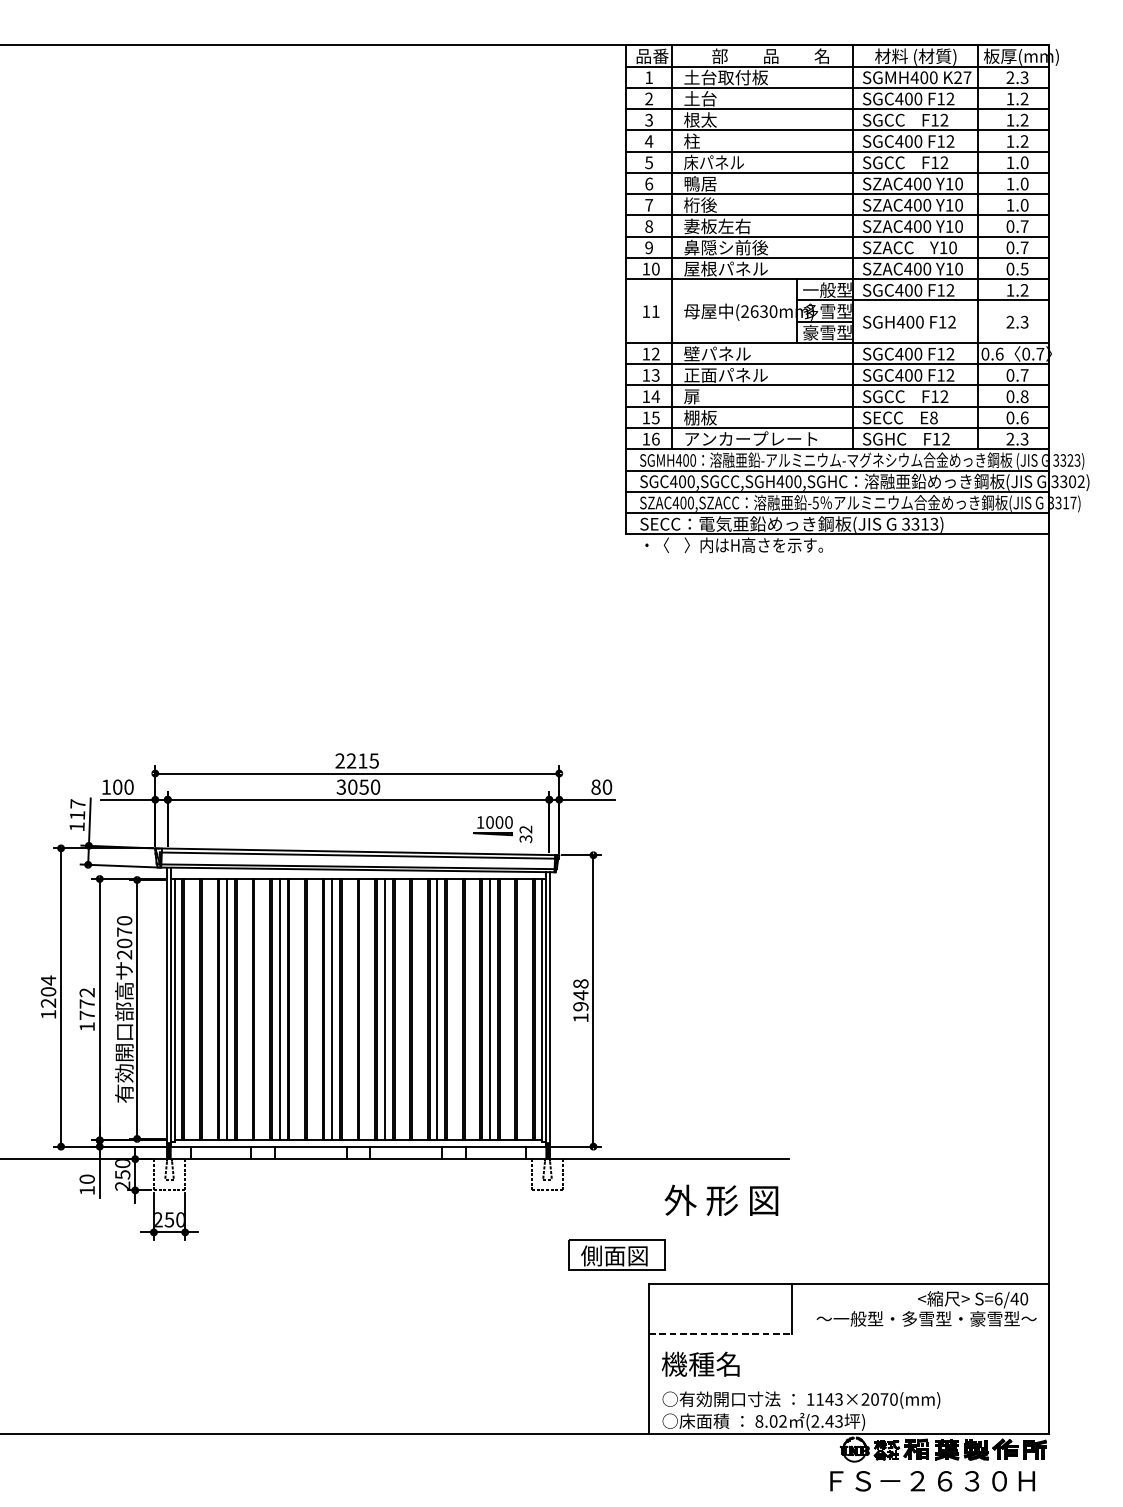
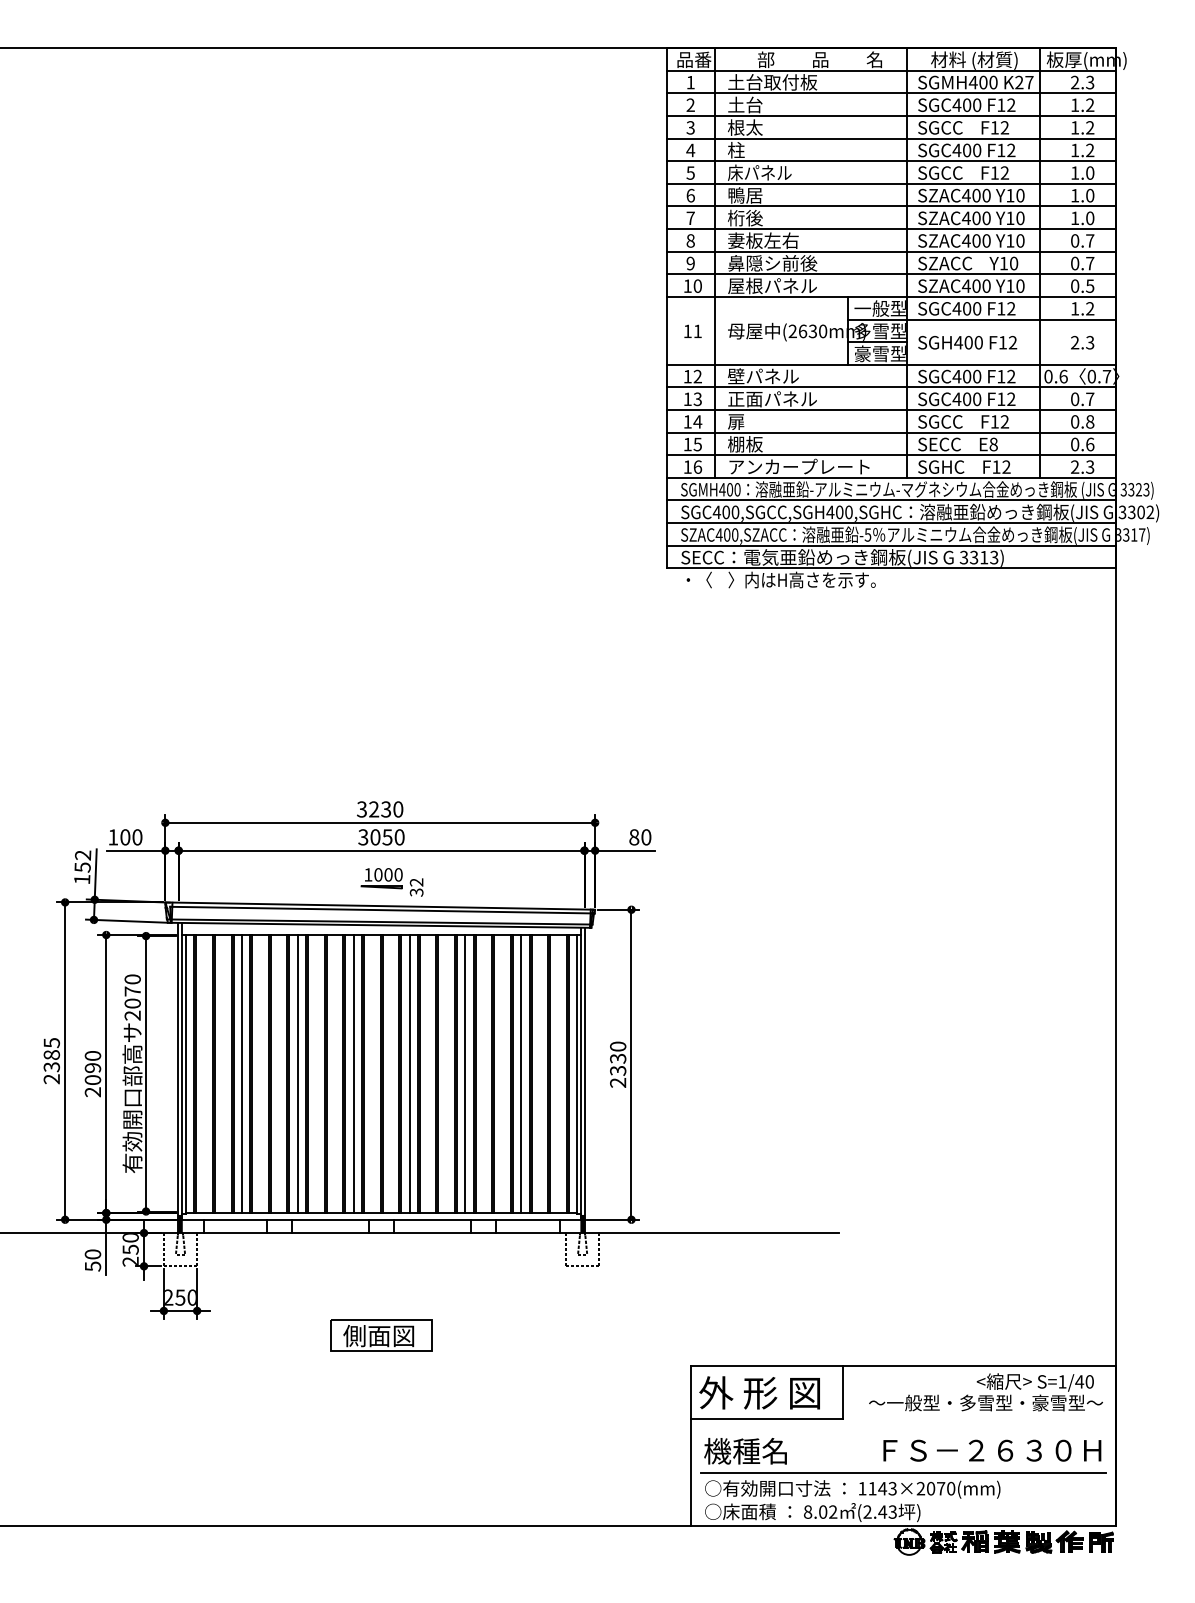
text: (357, 761) -> (380, 809), 2215 -> 3230
text: (77, 809) -> (82, 861), 117 -> 152
part: (502, 829) -> (391, 882), moved
text: (48, 996) -> (51, 1060), 1204 -> 2385
text: (581, 1000) -> (618, 1064), 1948 -> 2330
text: (86, 1010) -> (92, 1074), 1772 -> 2090
text: (87, 1190) -> (93, 1266), 10 -> 50
text: (721, 1200) -> (759, 1392), moved
part: (616, 1255) -> (381, 1335), moved
text: (998, 1298) -> (1062, 1381), S=6/40 -> S=1/40
line: (721, 1334) -> (767, 1419), dashed -> solid
line: (849, 1384) -> (903, 1472), added
text: (932, 1481) -> (992, 1450), moved

